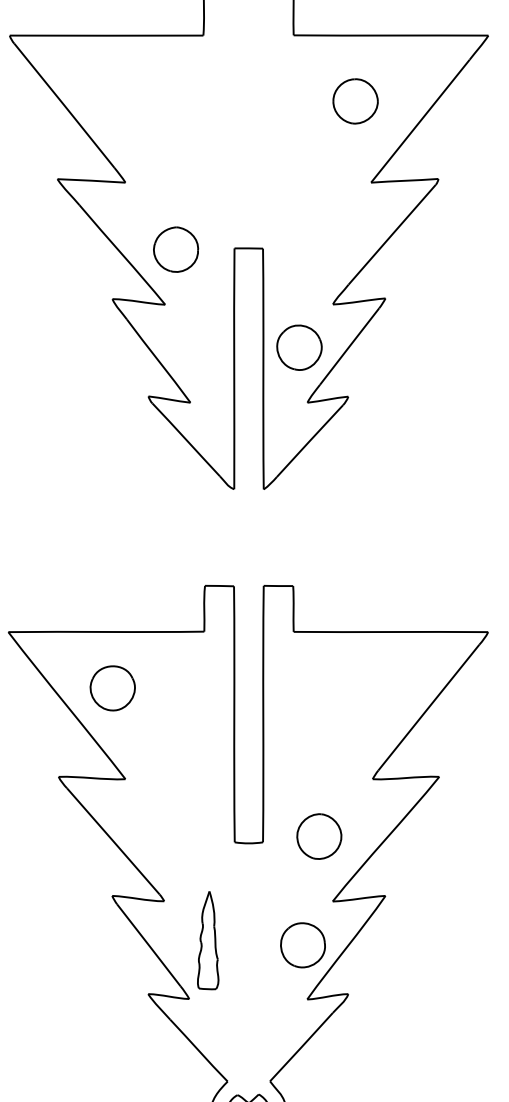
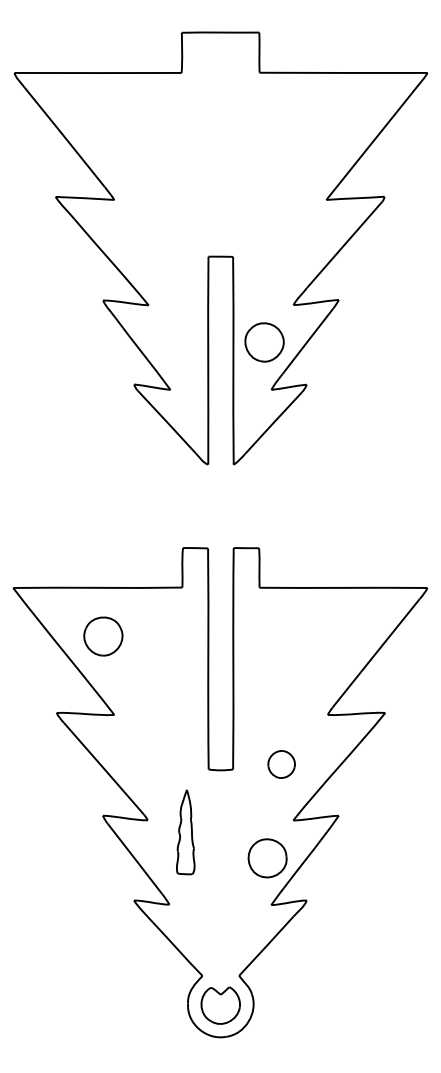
part: (356, 101) -> (313, 129), removed
part: (175, 249) -> (157, 257), removed
part: (319, 836) -> (281, 764), size x0.7
part: (207, 940) -> (185, 832), moved

